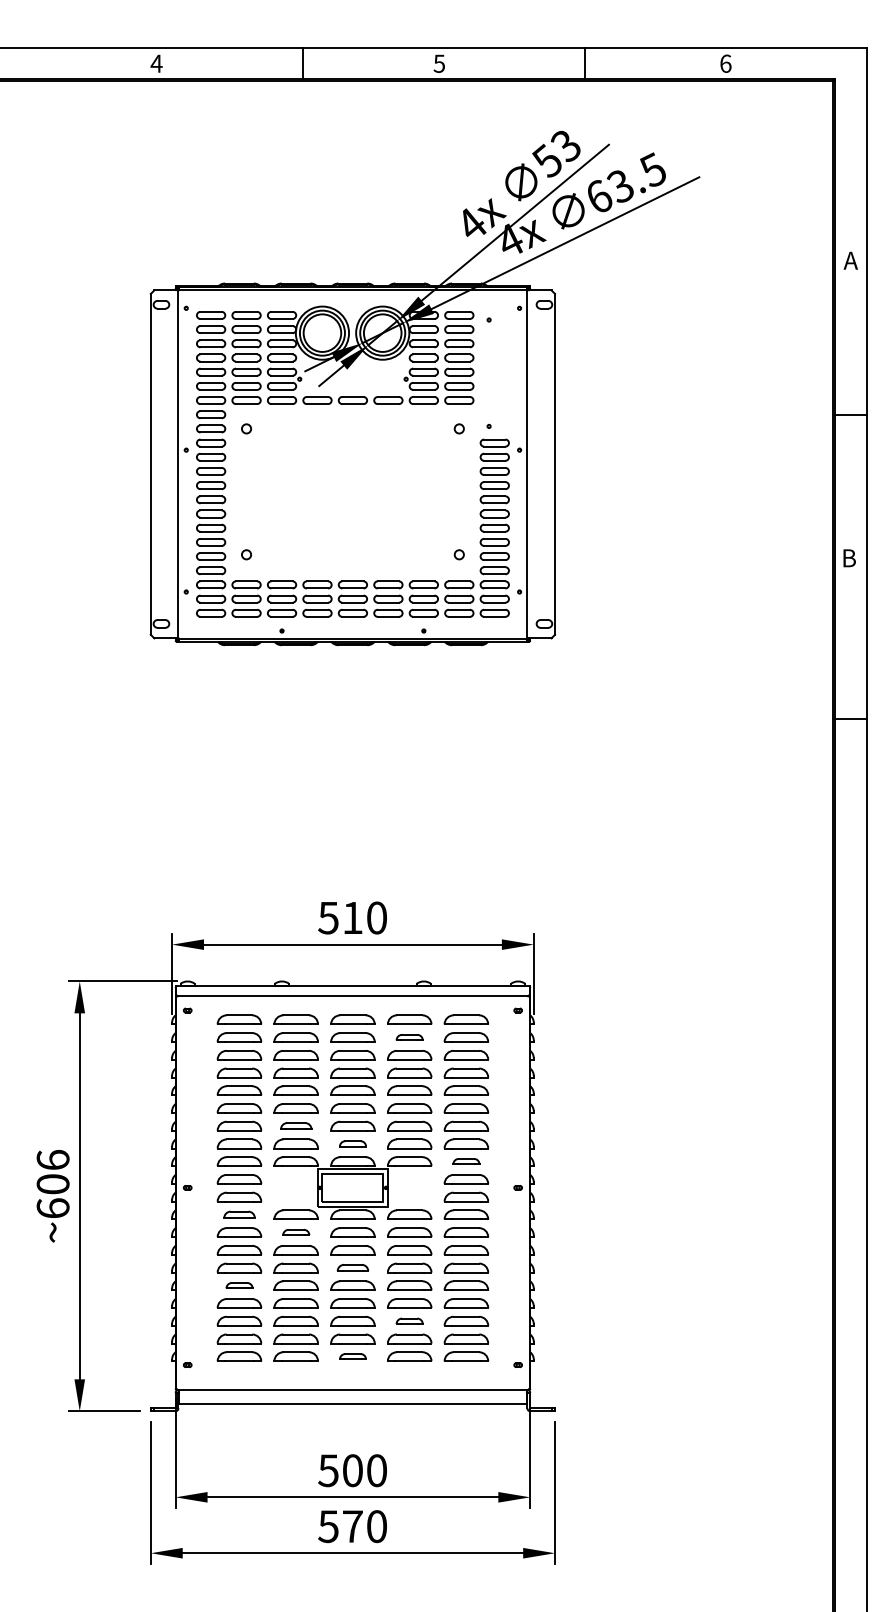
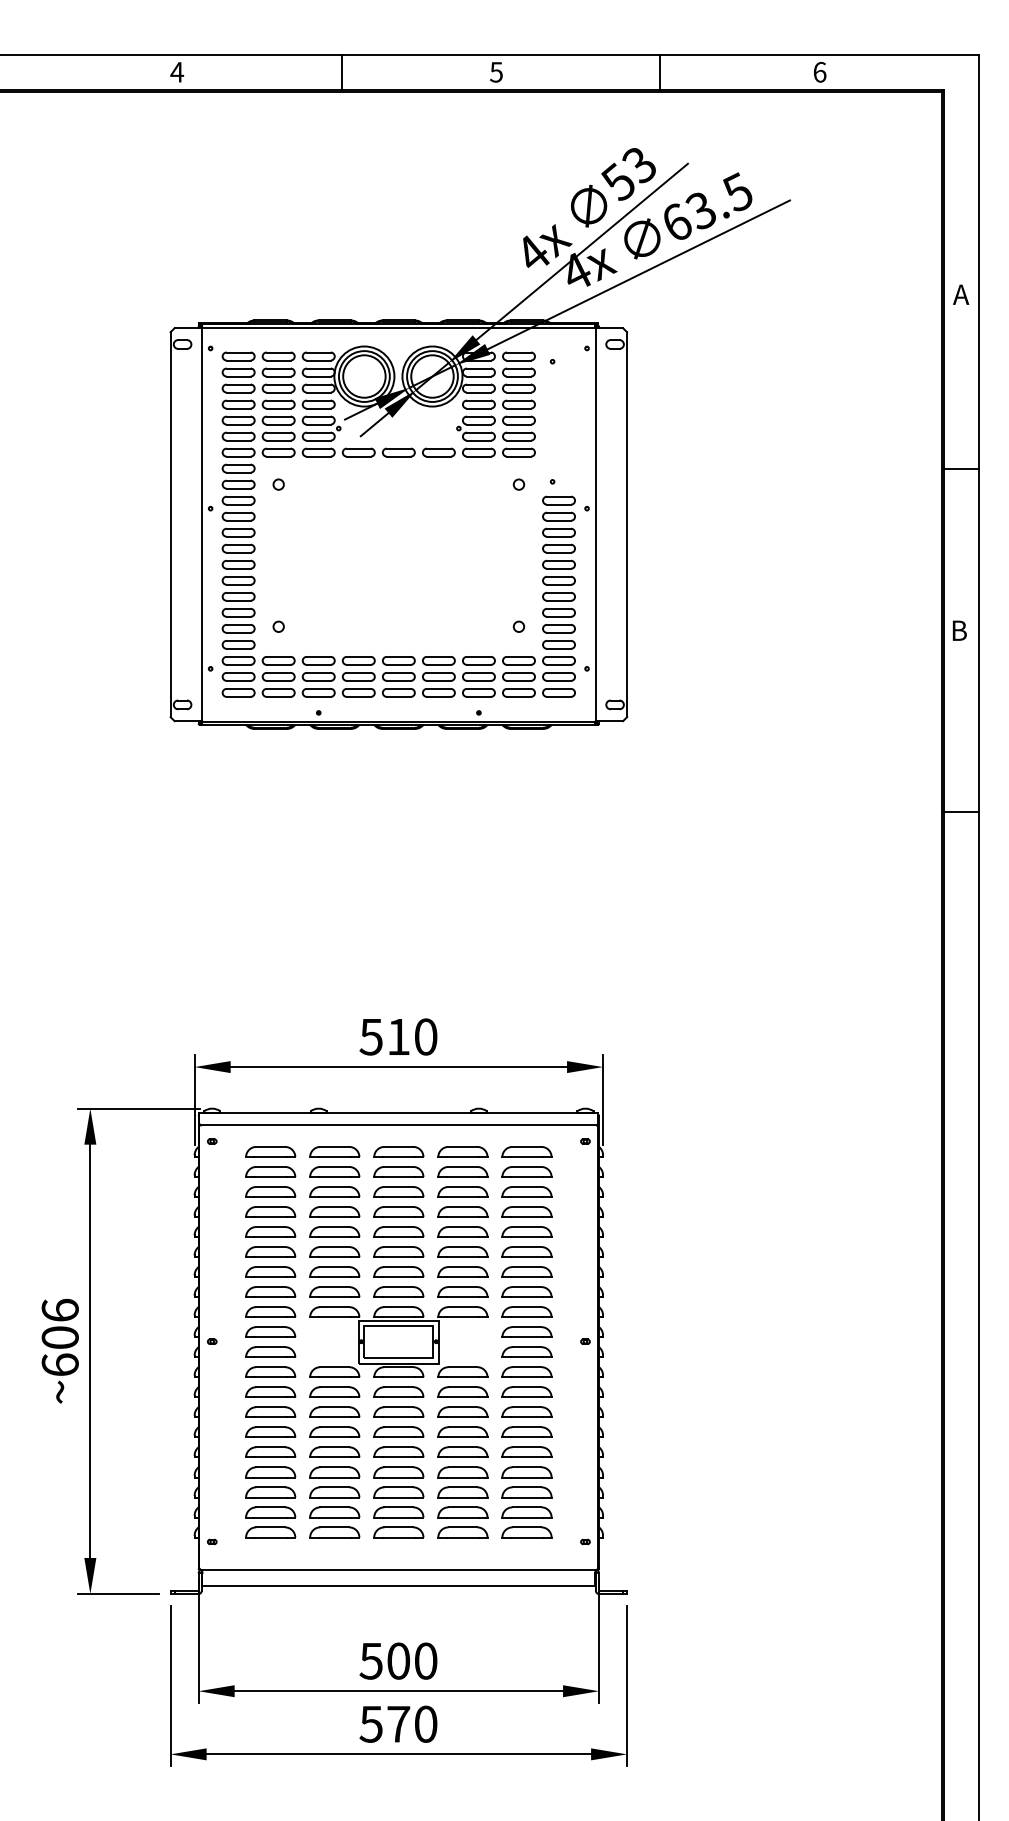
part: (409, 1037) -> (462, 1171), size x1.67
part: (295, 1125) -> (334, 1271), size x1.43
part: (352, 1143) -> (398, 1291), size x1.67
part: (465, 1161) -> (526, 1311), size x1.67
part: (239, 1214) -> (270, 1371), size x1.43
part: (295, 1231) -> (334, 1391), size x1.67
part: (352, 1267) -> (398, 1431), size x1.43
part: (239, 1285) -> (270, 1451), size x1.67
part: (409, 1321) -> (462, 1492), size x1.67
part: (352, 1356) -> (398, 1532), size x1.67

